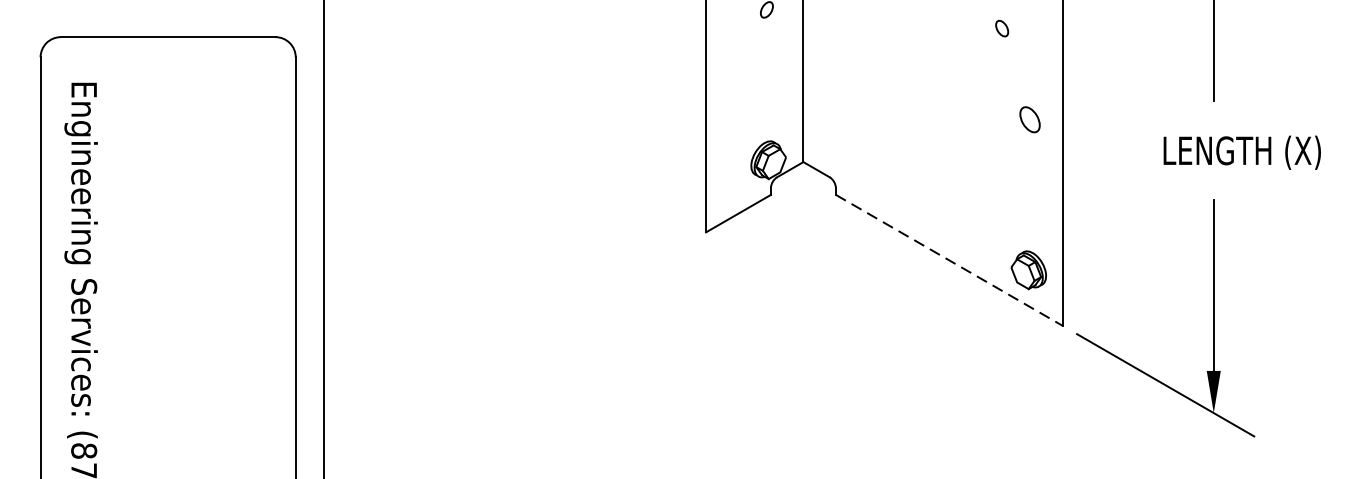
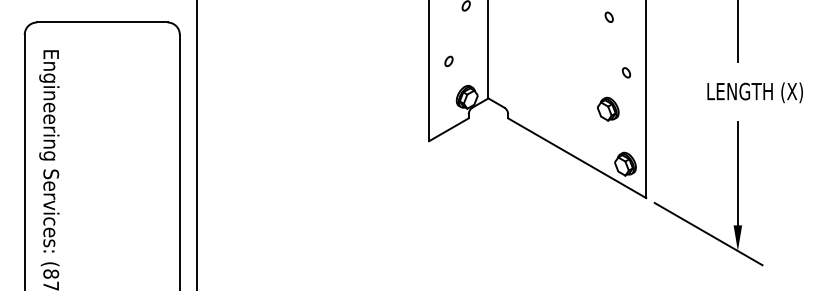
part: (737, 101) -> (448, 61), added
part: (1030, 119) -> (626, 72), size x0.62
part: (1000, 178) -> (608, 108), added
line: (949, 260) -> (577, 158), dashed -> solid

